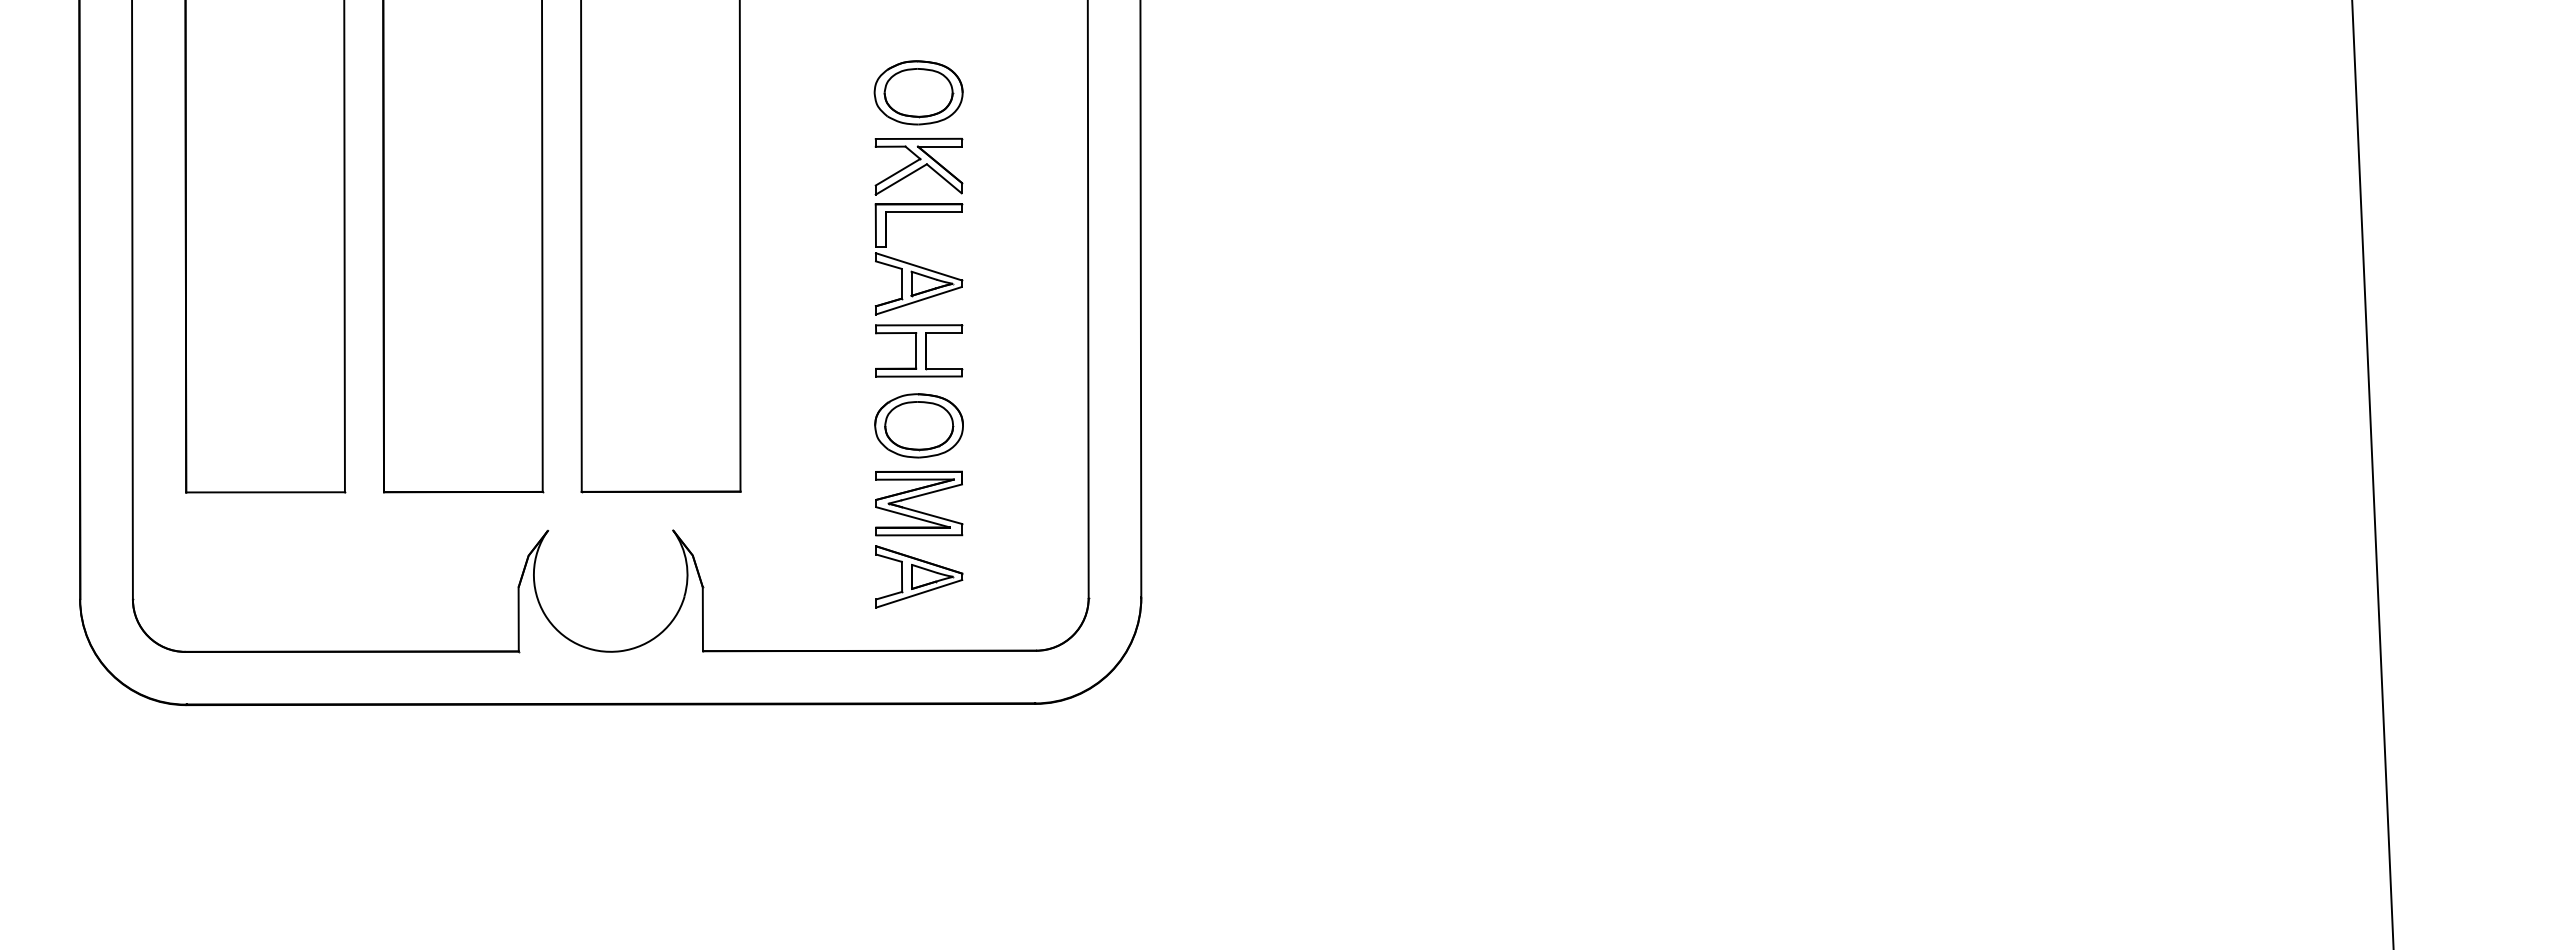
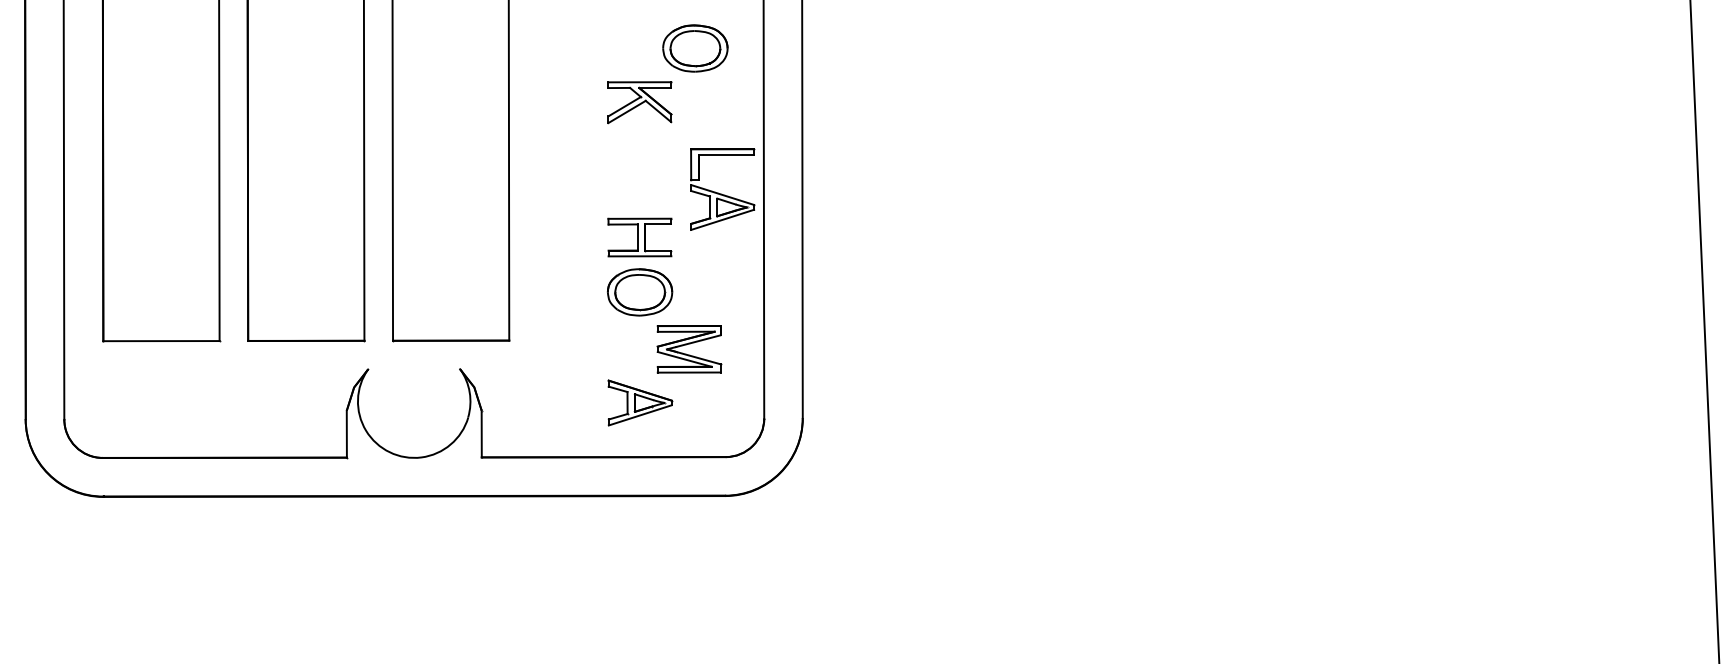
part: (918, 92) -> (695, 48), moved
part: (918, 259) -> (722, 189), moved
part: (917, 497) -> (687, 344), moved

